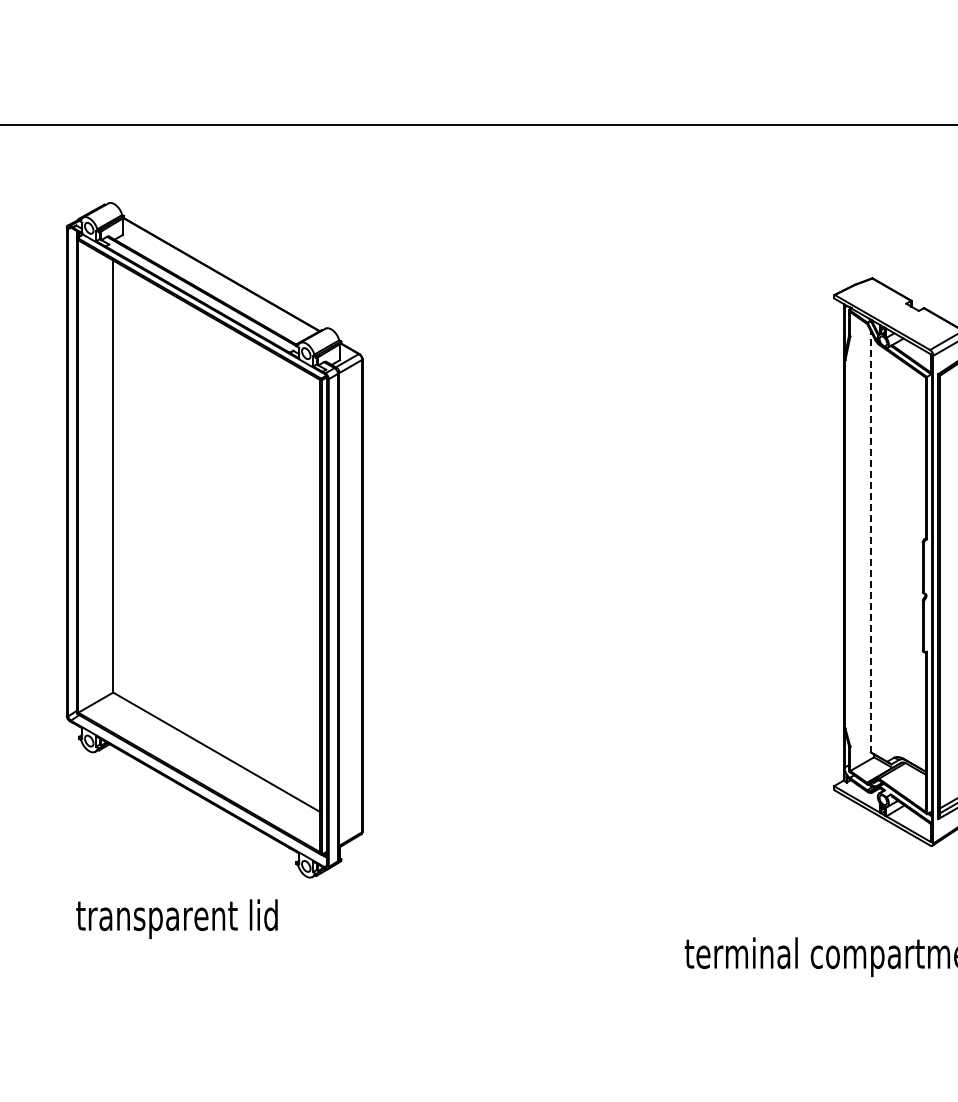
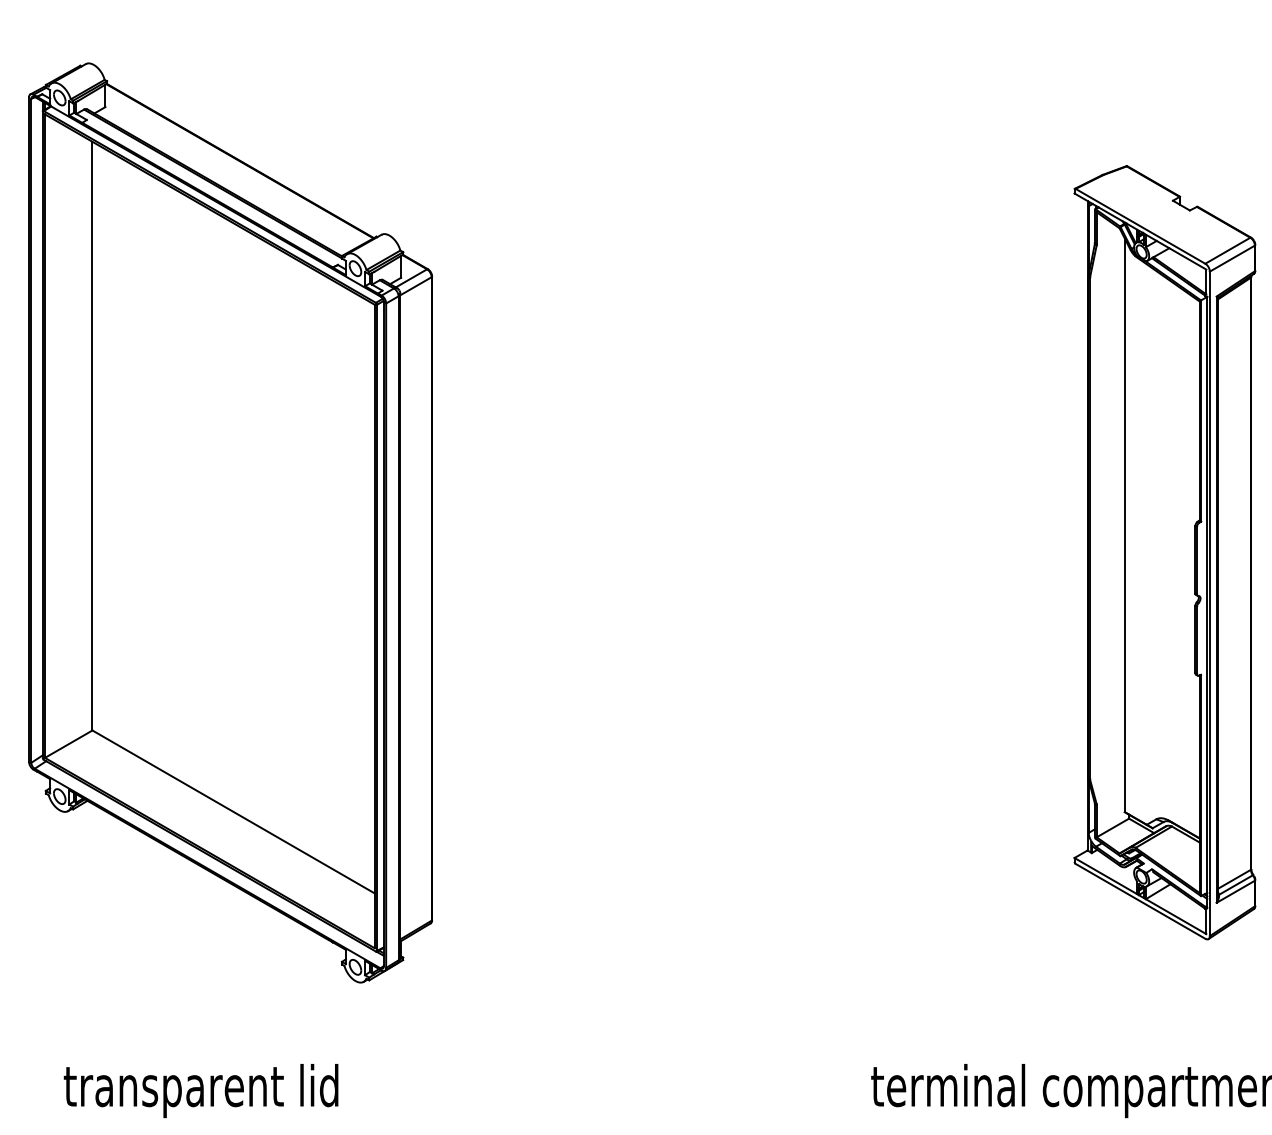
line: (871, 542) -> (1125, 526), dashed -> solid
text: (176, 919) -> (200, 1091), moved

